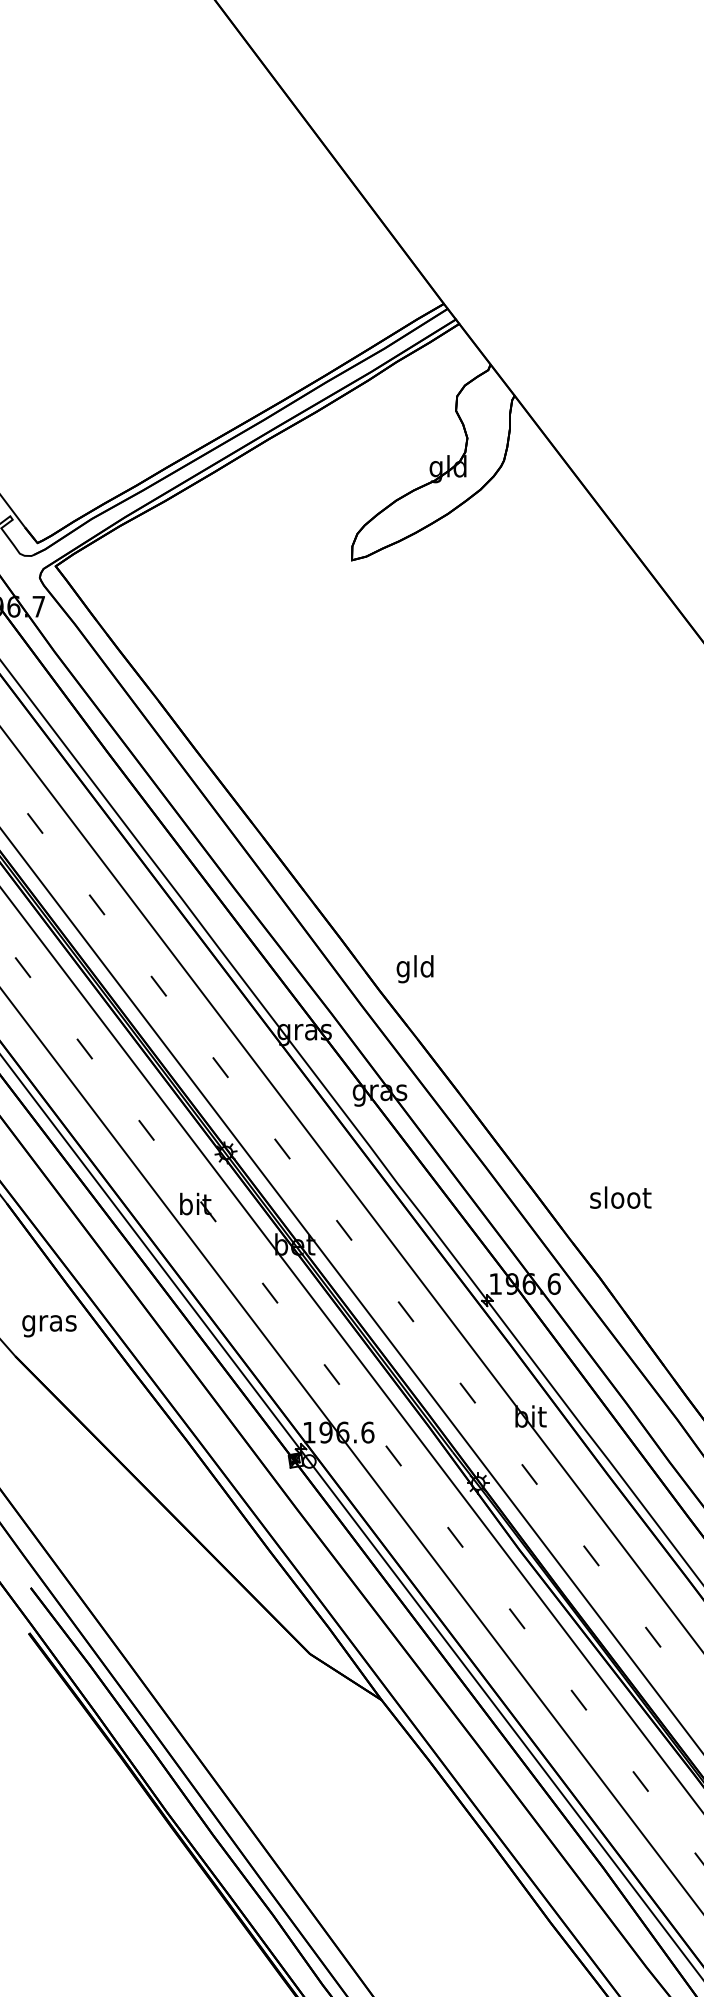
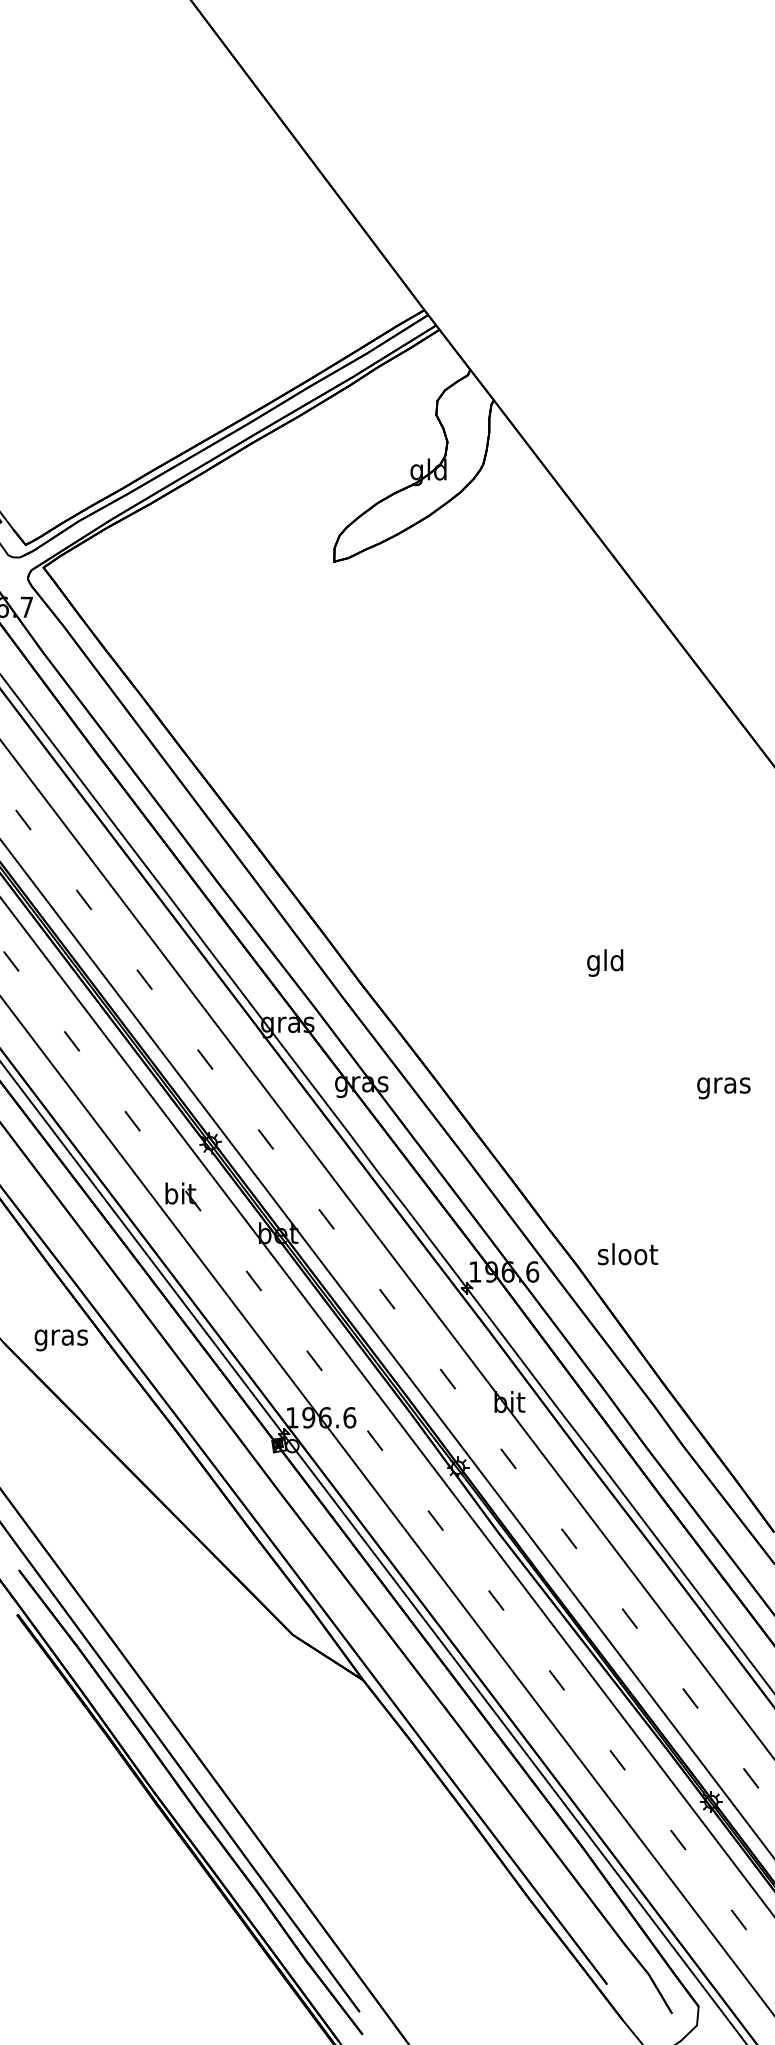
text: (415, 968) -> (605, 962), moved
text: (621, 1197) -> (628, 1254), moved
text: (48, 1326) -> (60, 1340), moved

